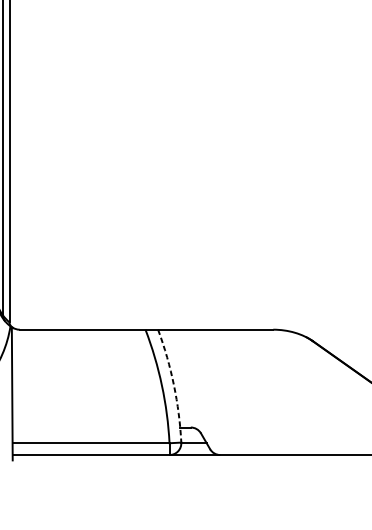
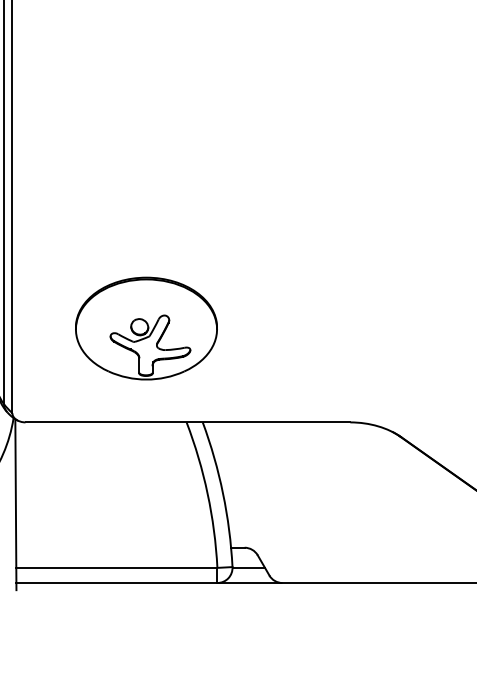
part: (114, 256) -> (146, 328), added
arc: (174, 385) -> (223, 493), dashed -> solid

